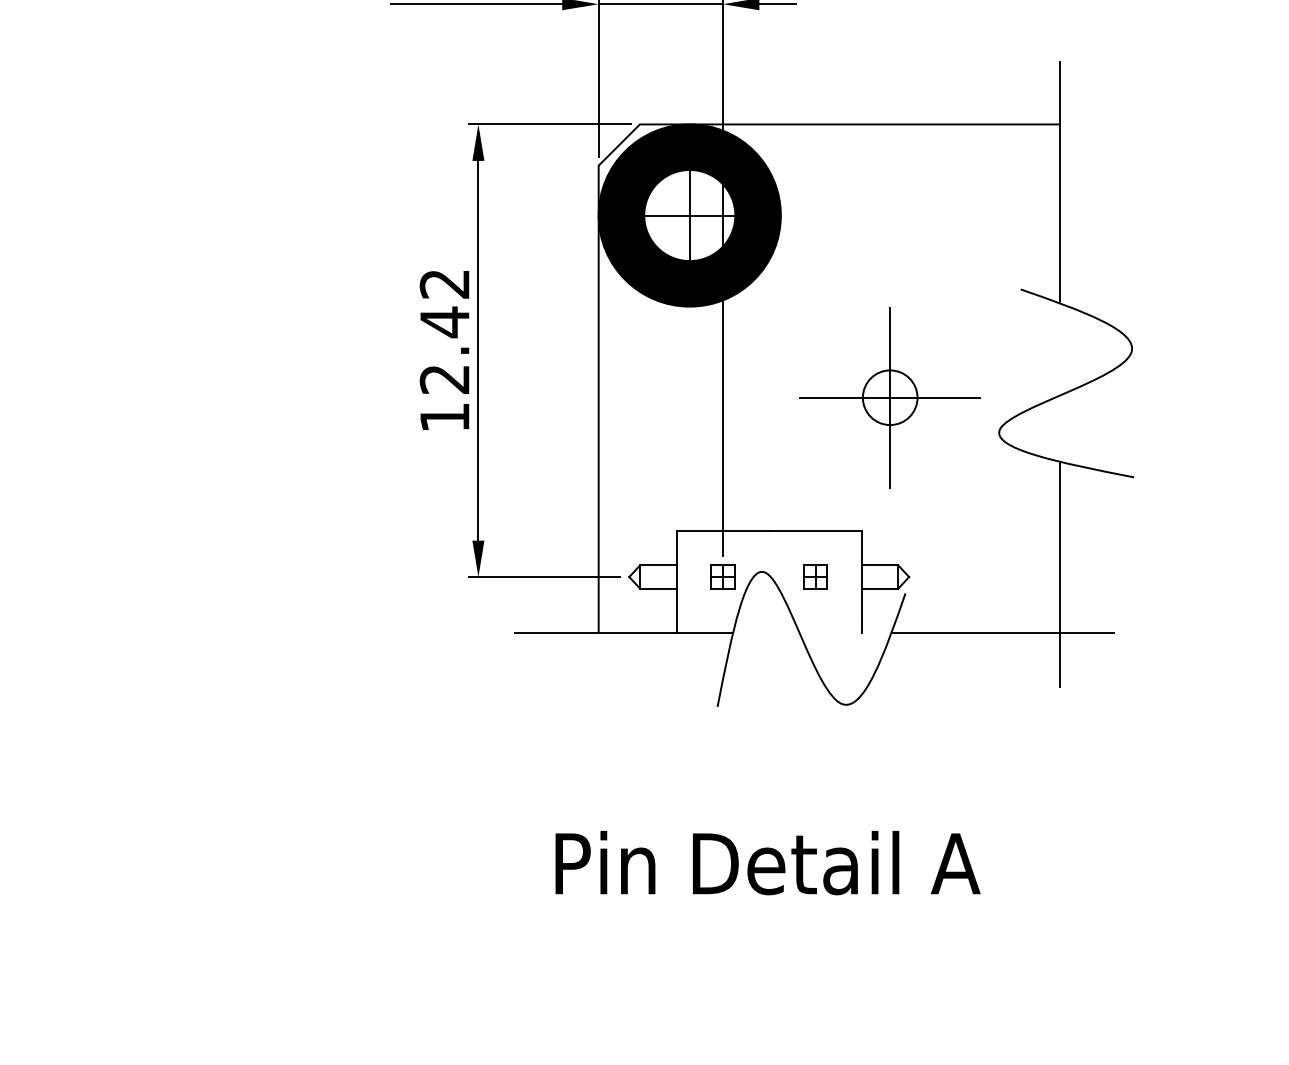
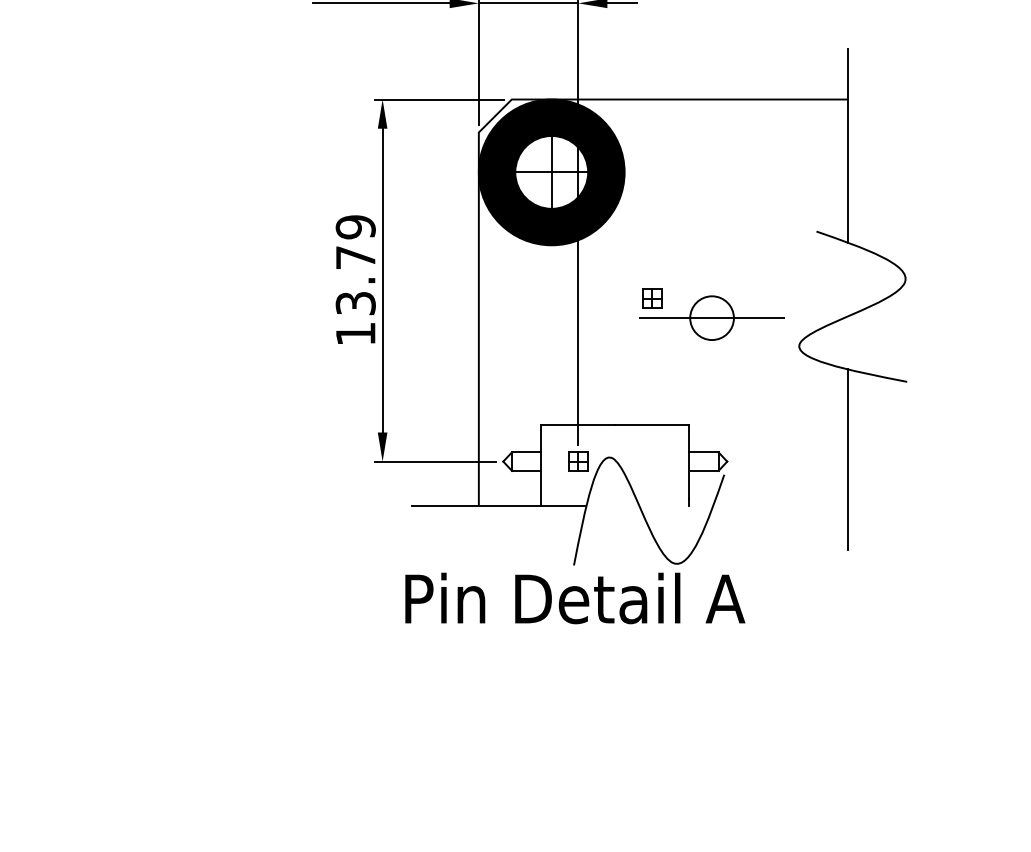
text: (444, 331) -> (355, 265), 12.42 -> 13.79
line: (890, 398) -> (712, 318), removed
part: (815, 576) -> (652, 298), moved
line: (1003, 633) -> (802, 506), removed
text: (768, 863) -> (575, 598), moved

